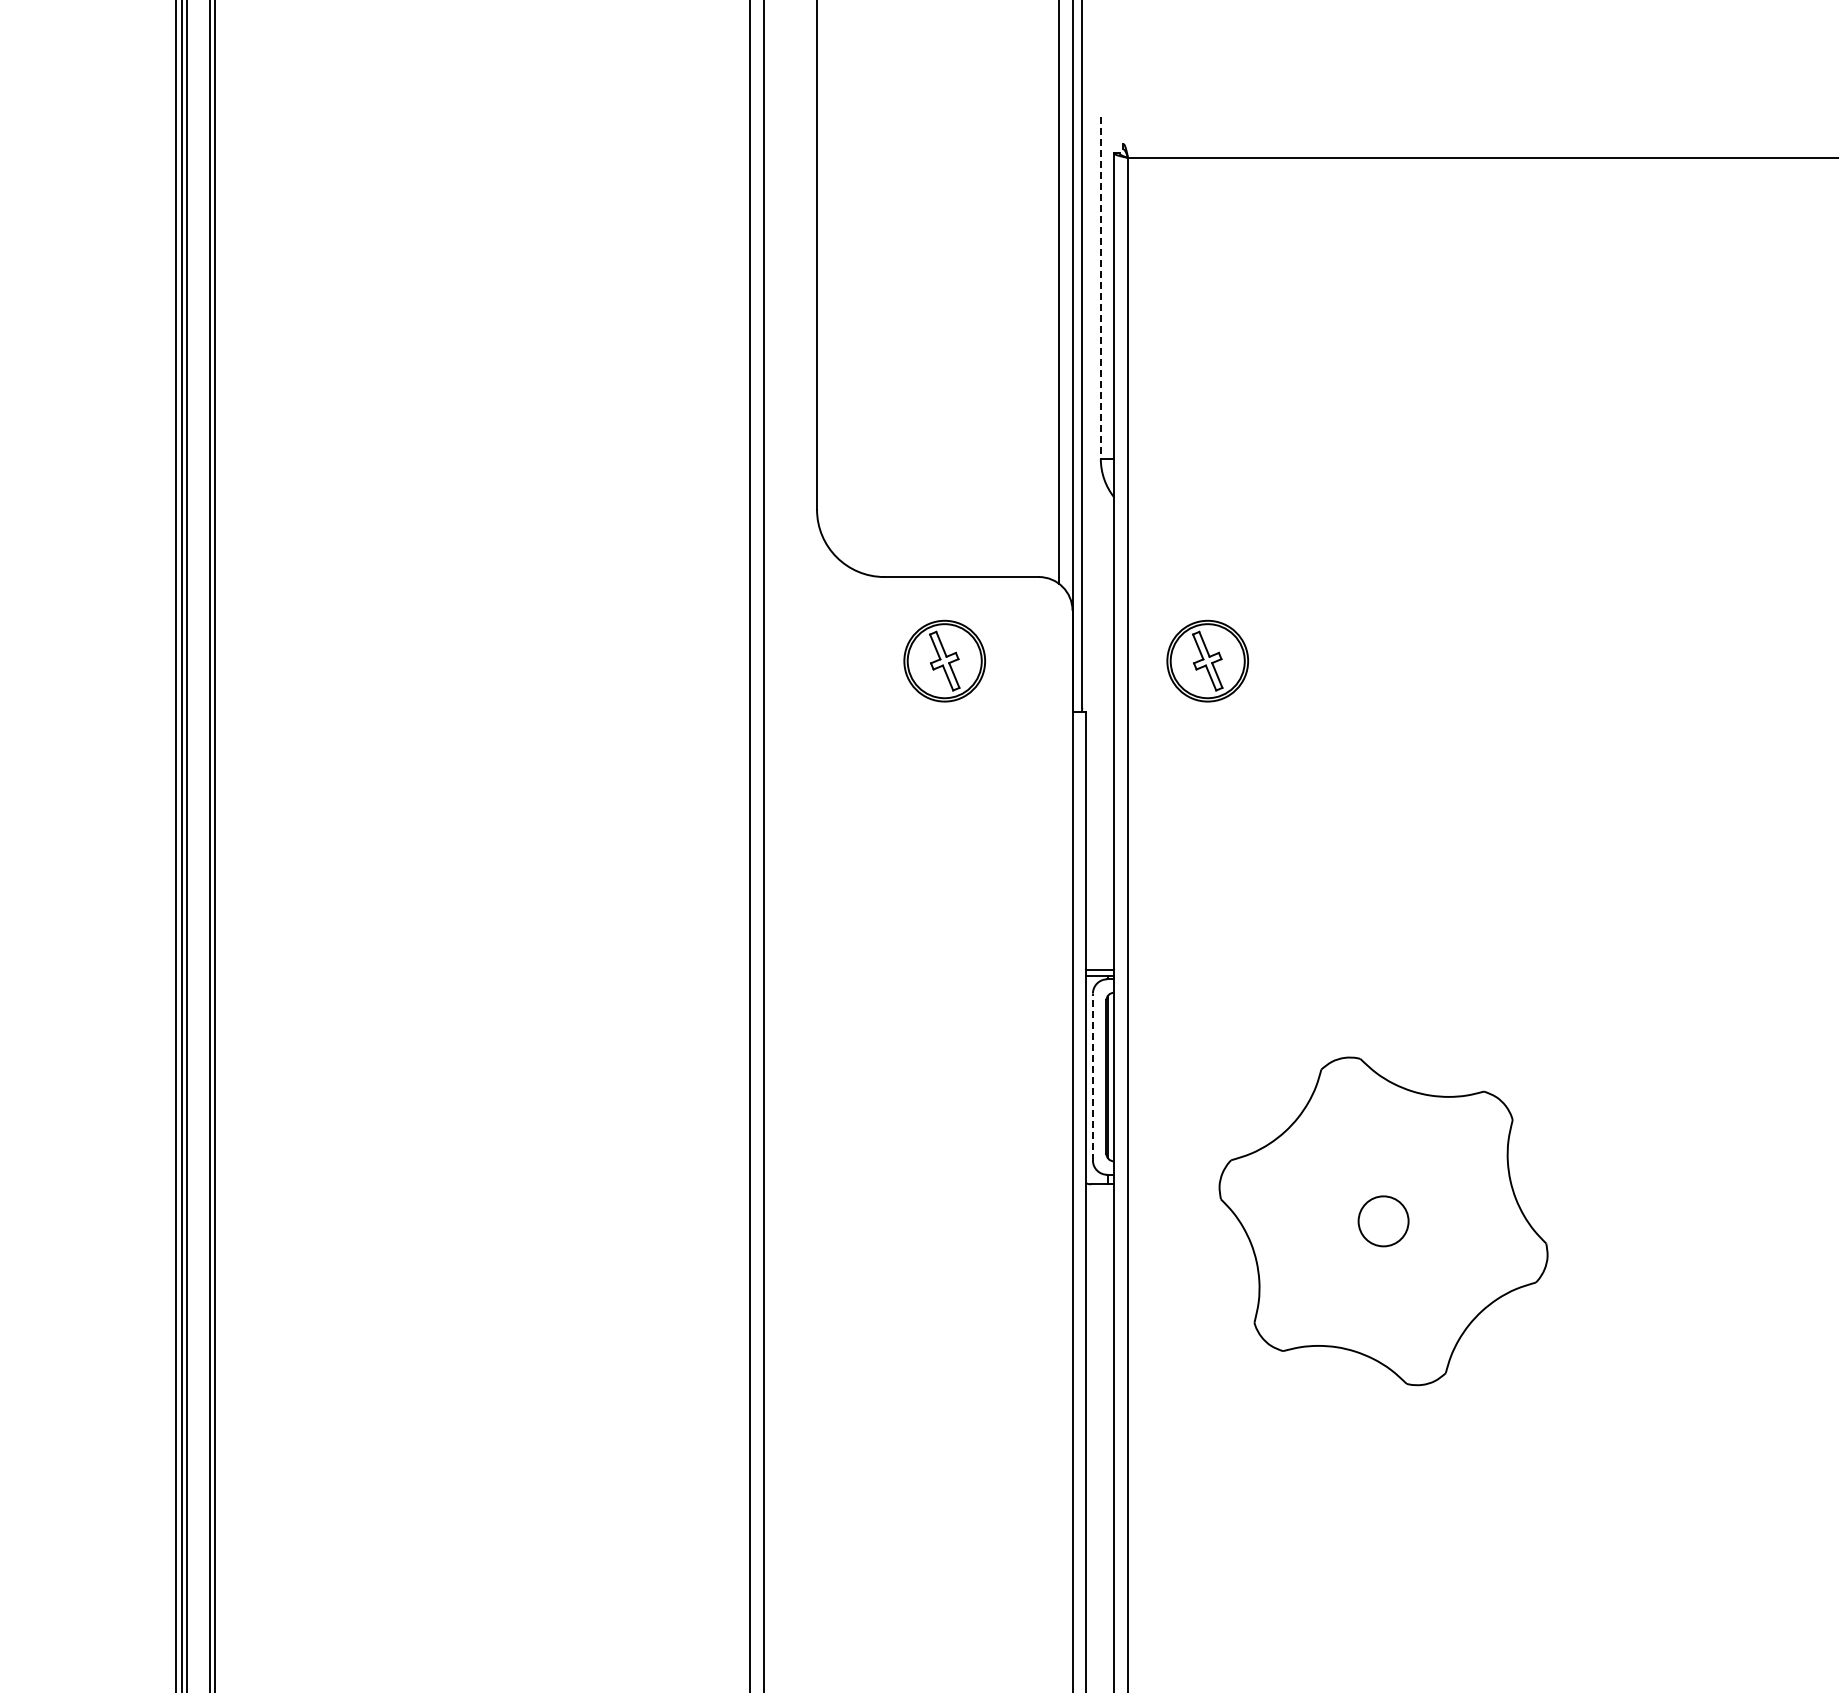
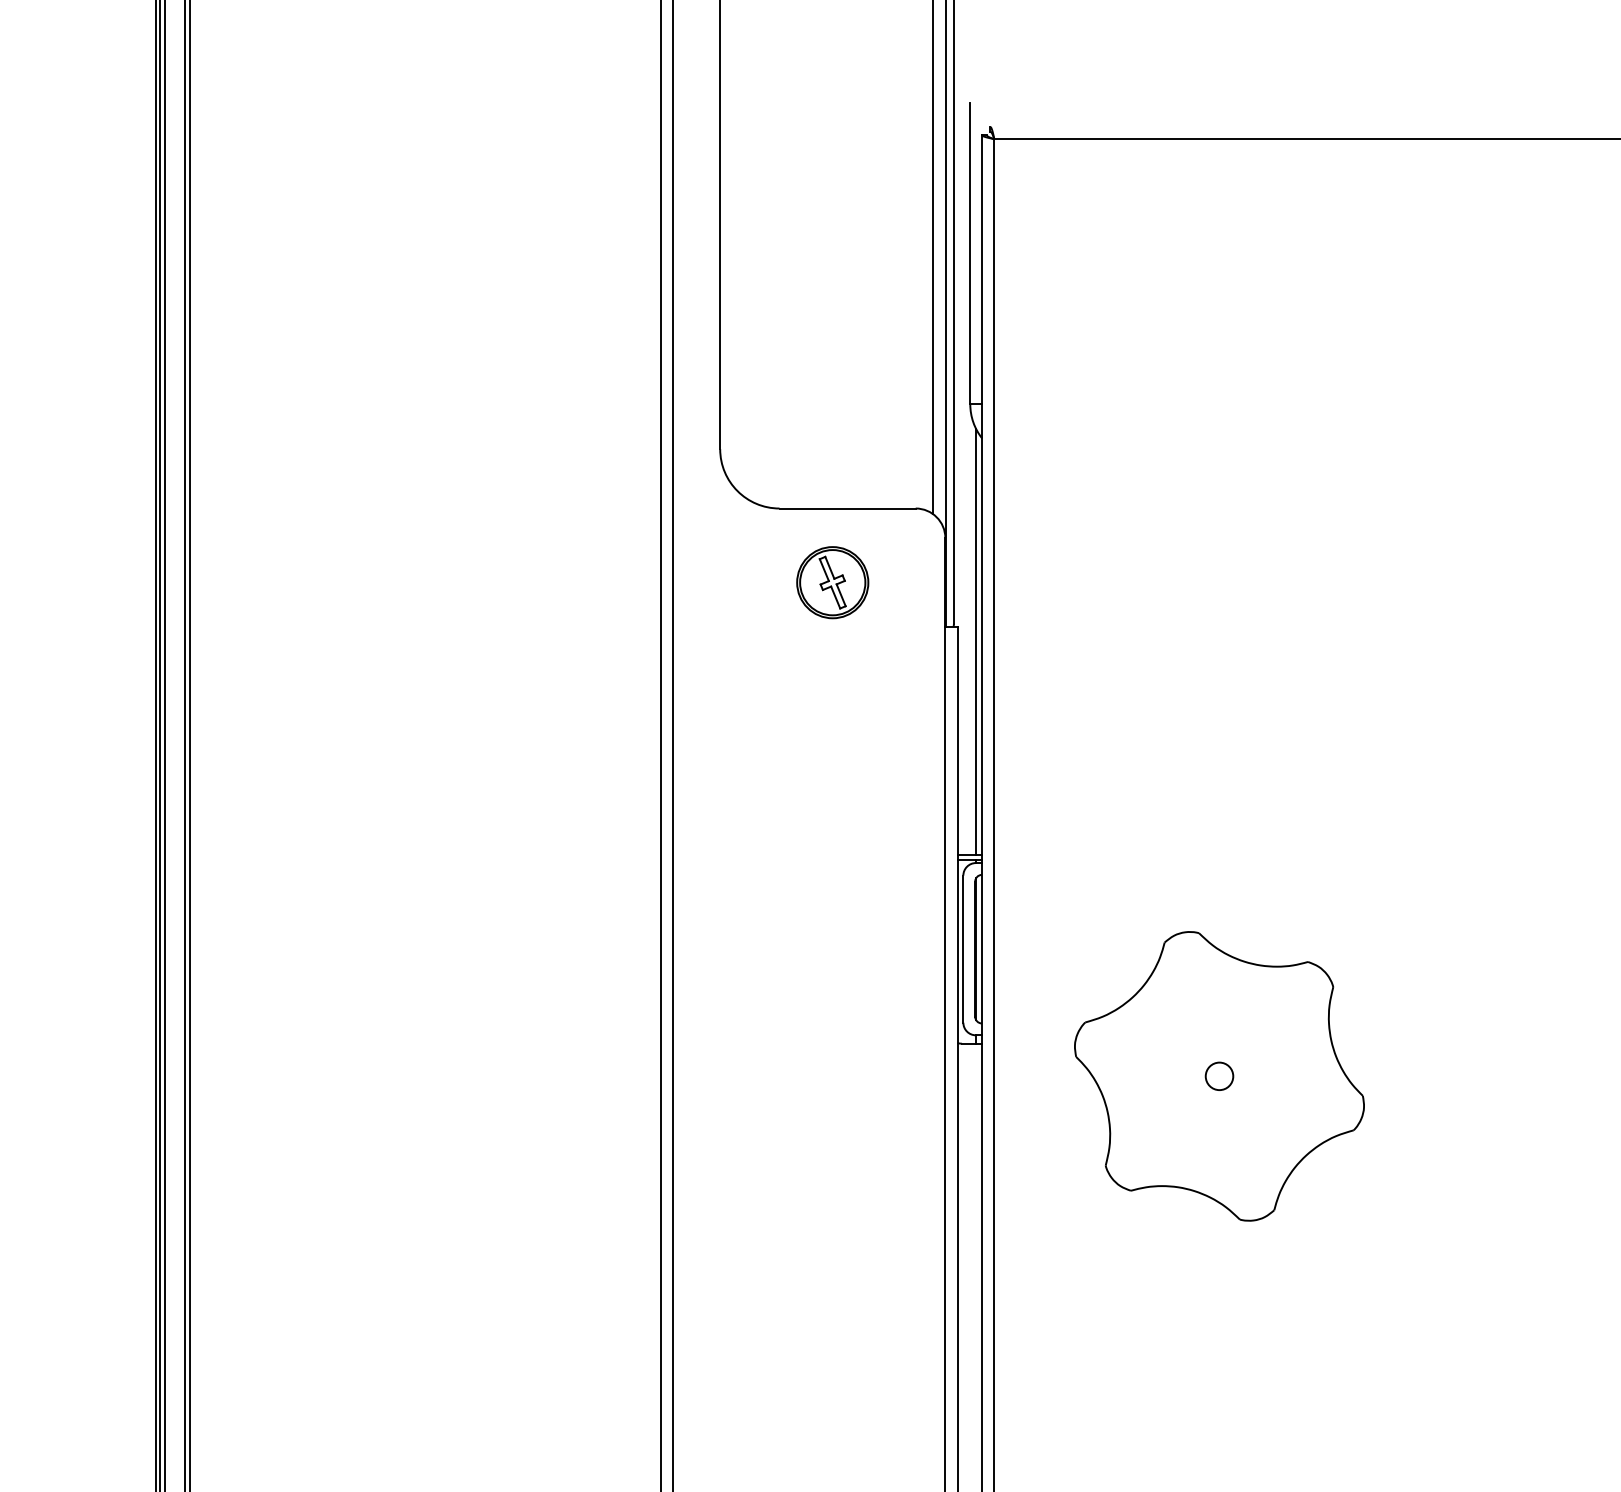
line: (1100, 288) -> (970, 254), dashed -> solid
part: (1207, 660) -> (1064, 582), removed
line: (1107, 728) -> (976, 642), added
line: (1092, 1076) -> (962, 948), dashed -> solid
circle: (1383, 1220) -> (1219, 1075), size x0.62

